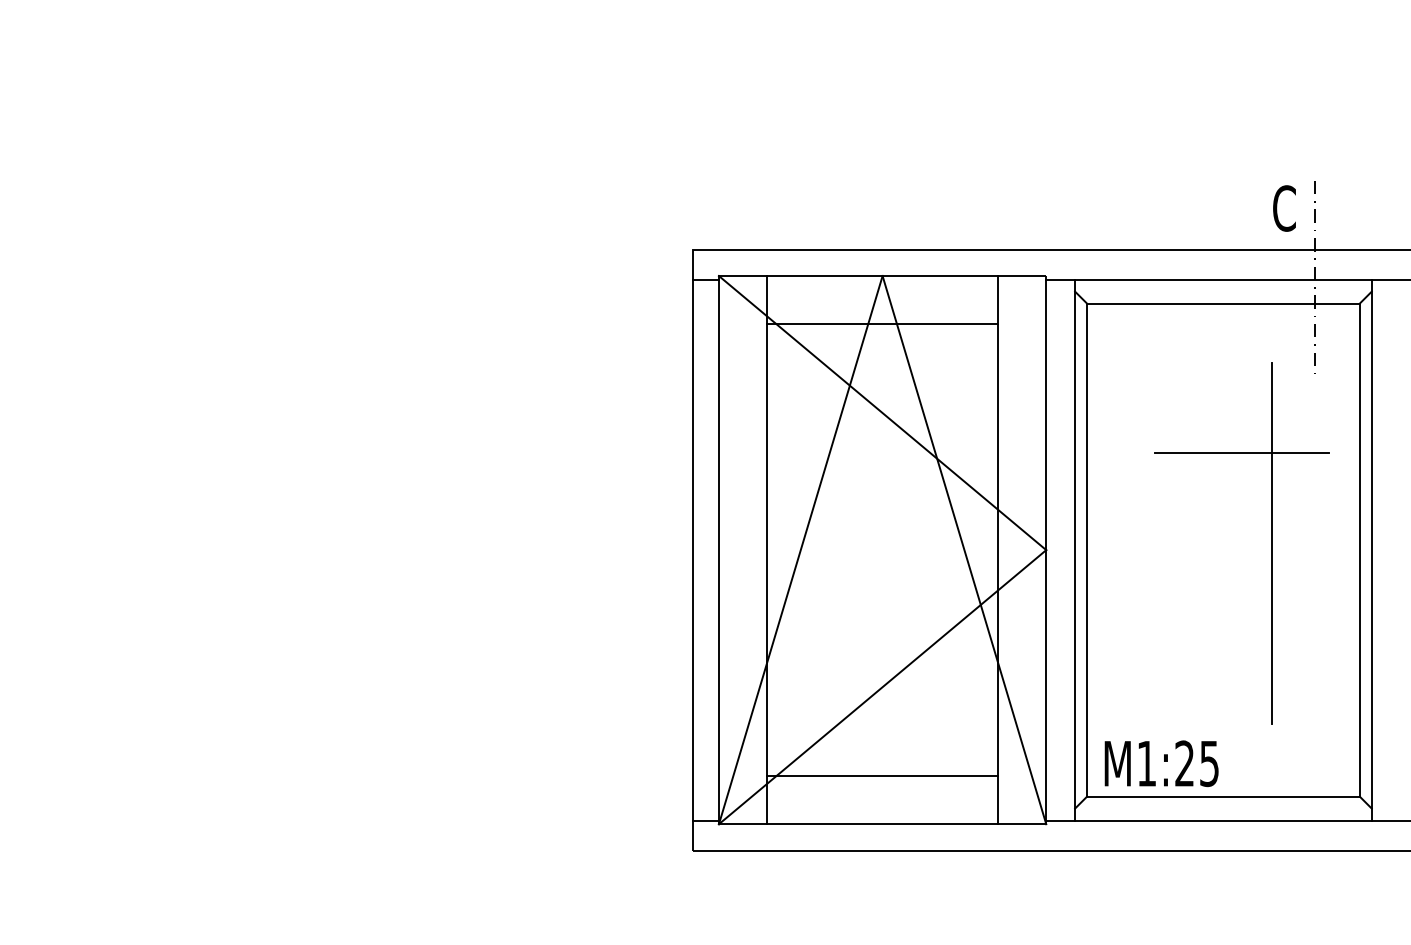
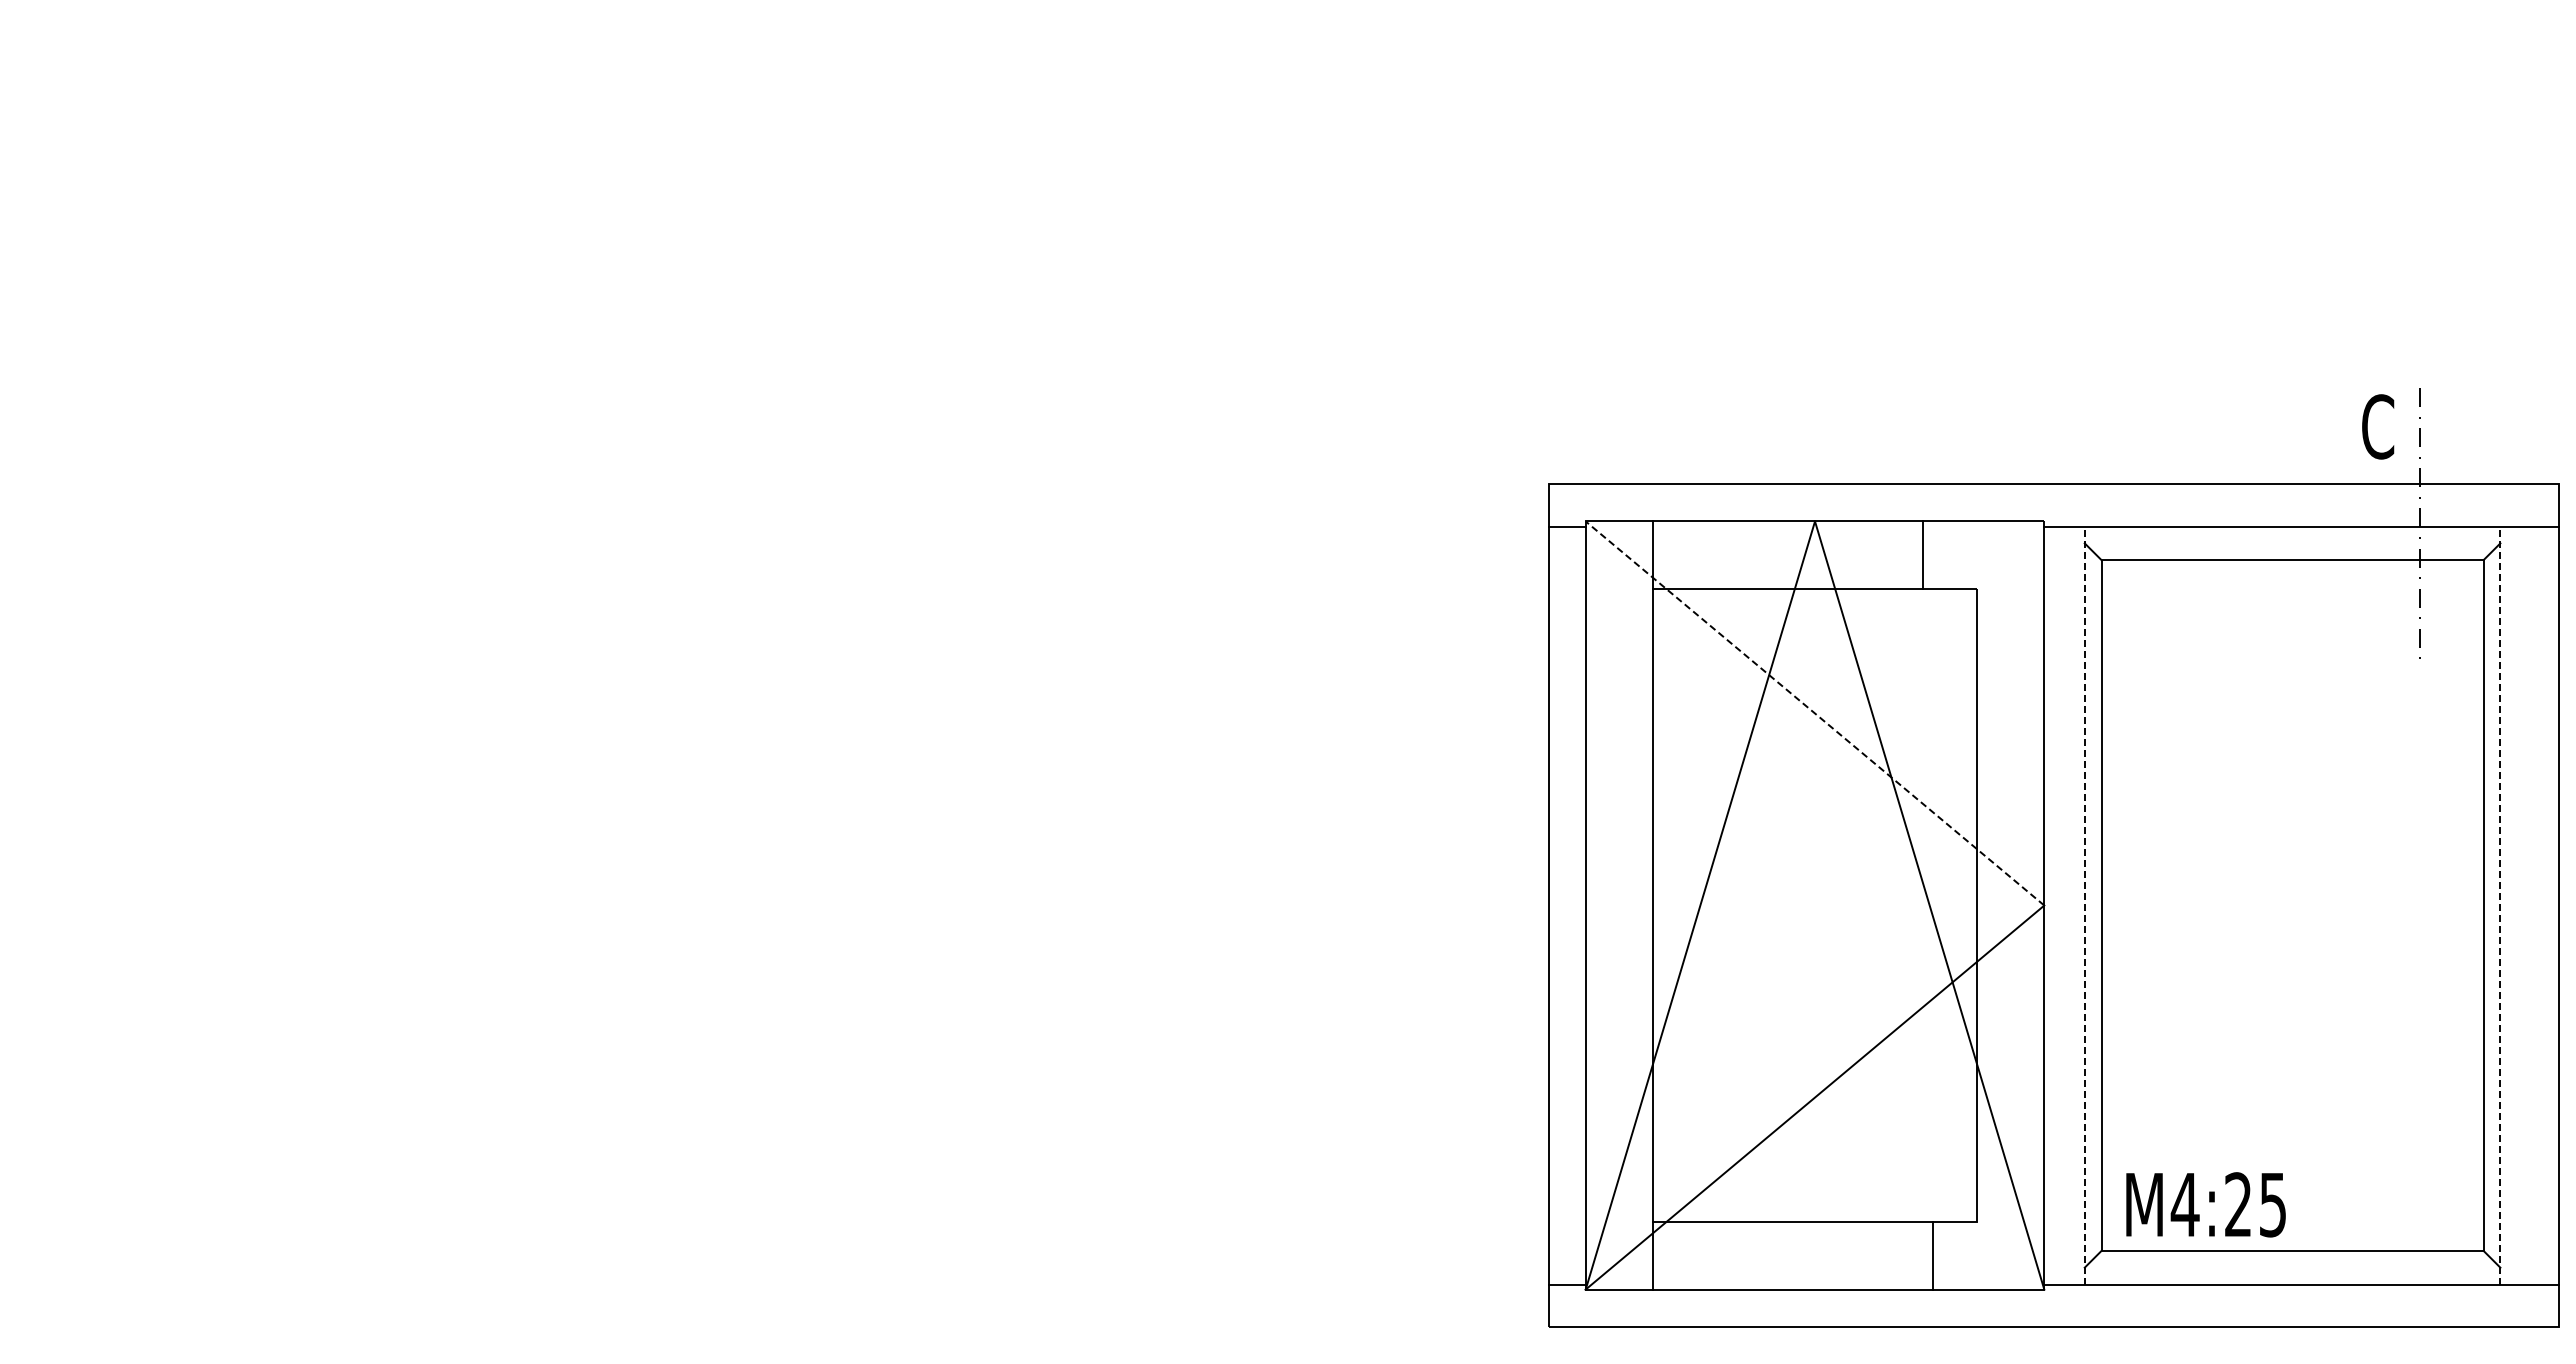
line: (997, 299) -> (1922, 554), moved
line: (882, 413) -> (1814, 713), solid -> dashed
part: (1271, 542) -> (2360, 895), removed
line: (1074, 550) -> (2084, 905), solid -> dashed
line: (1371, 550) -> (2500, 905), solid -> dashed
text: (1146, 763) -> (2184, 1204), M1:25 -> M4:25
line: (997, 799) -> (1932, 1255), moved

